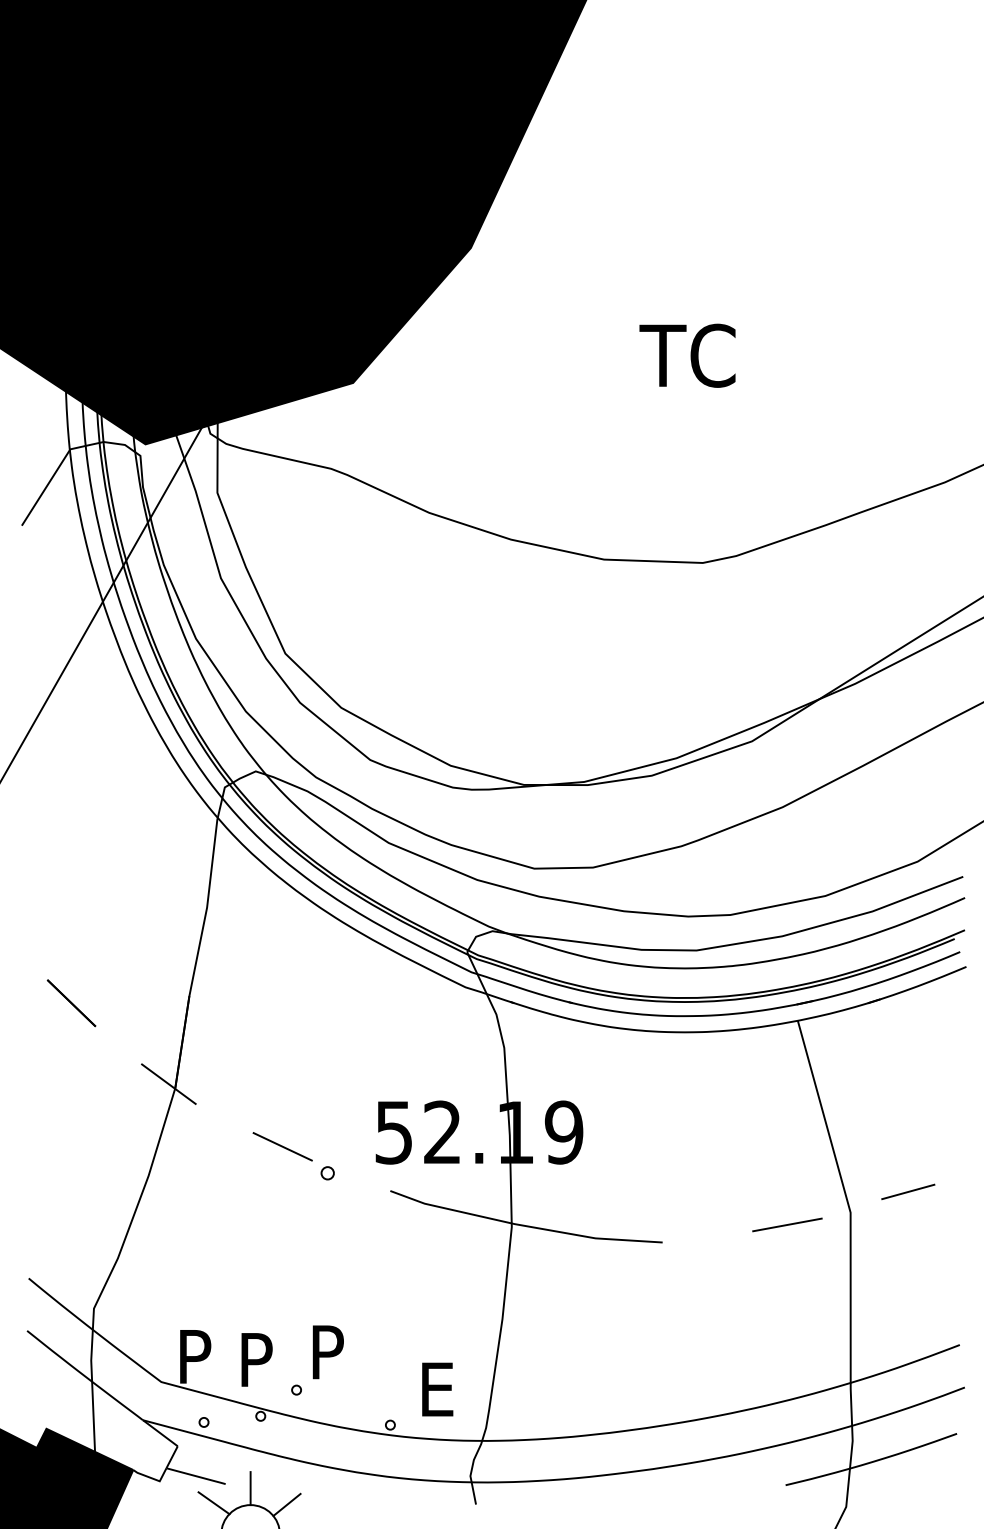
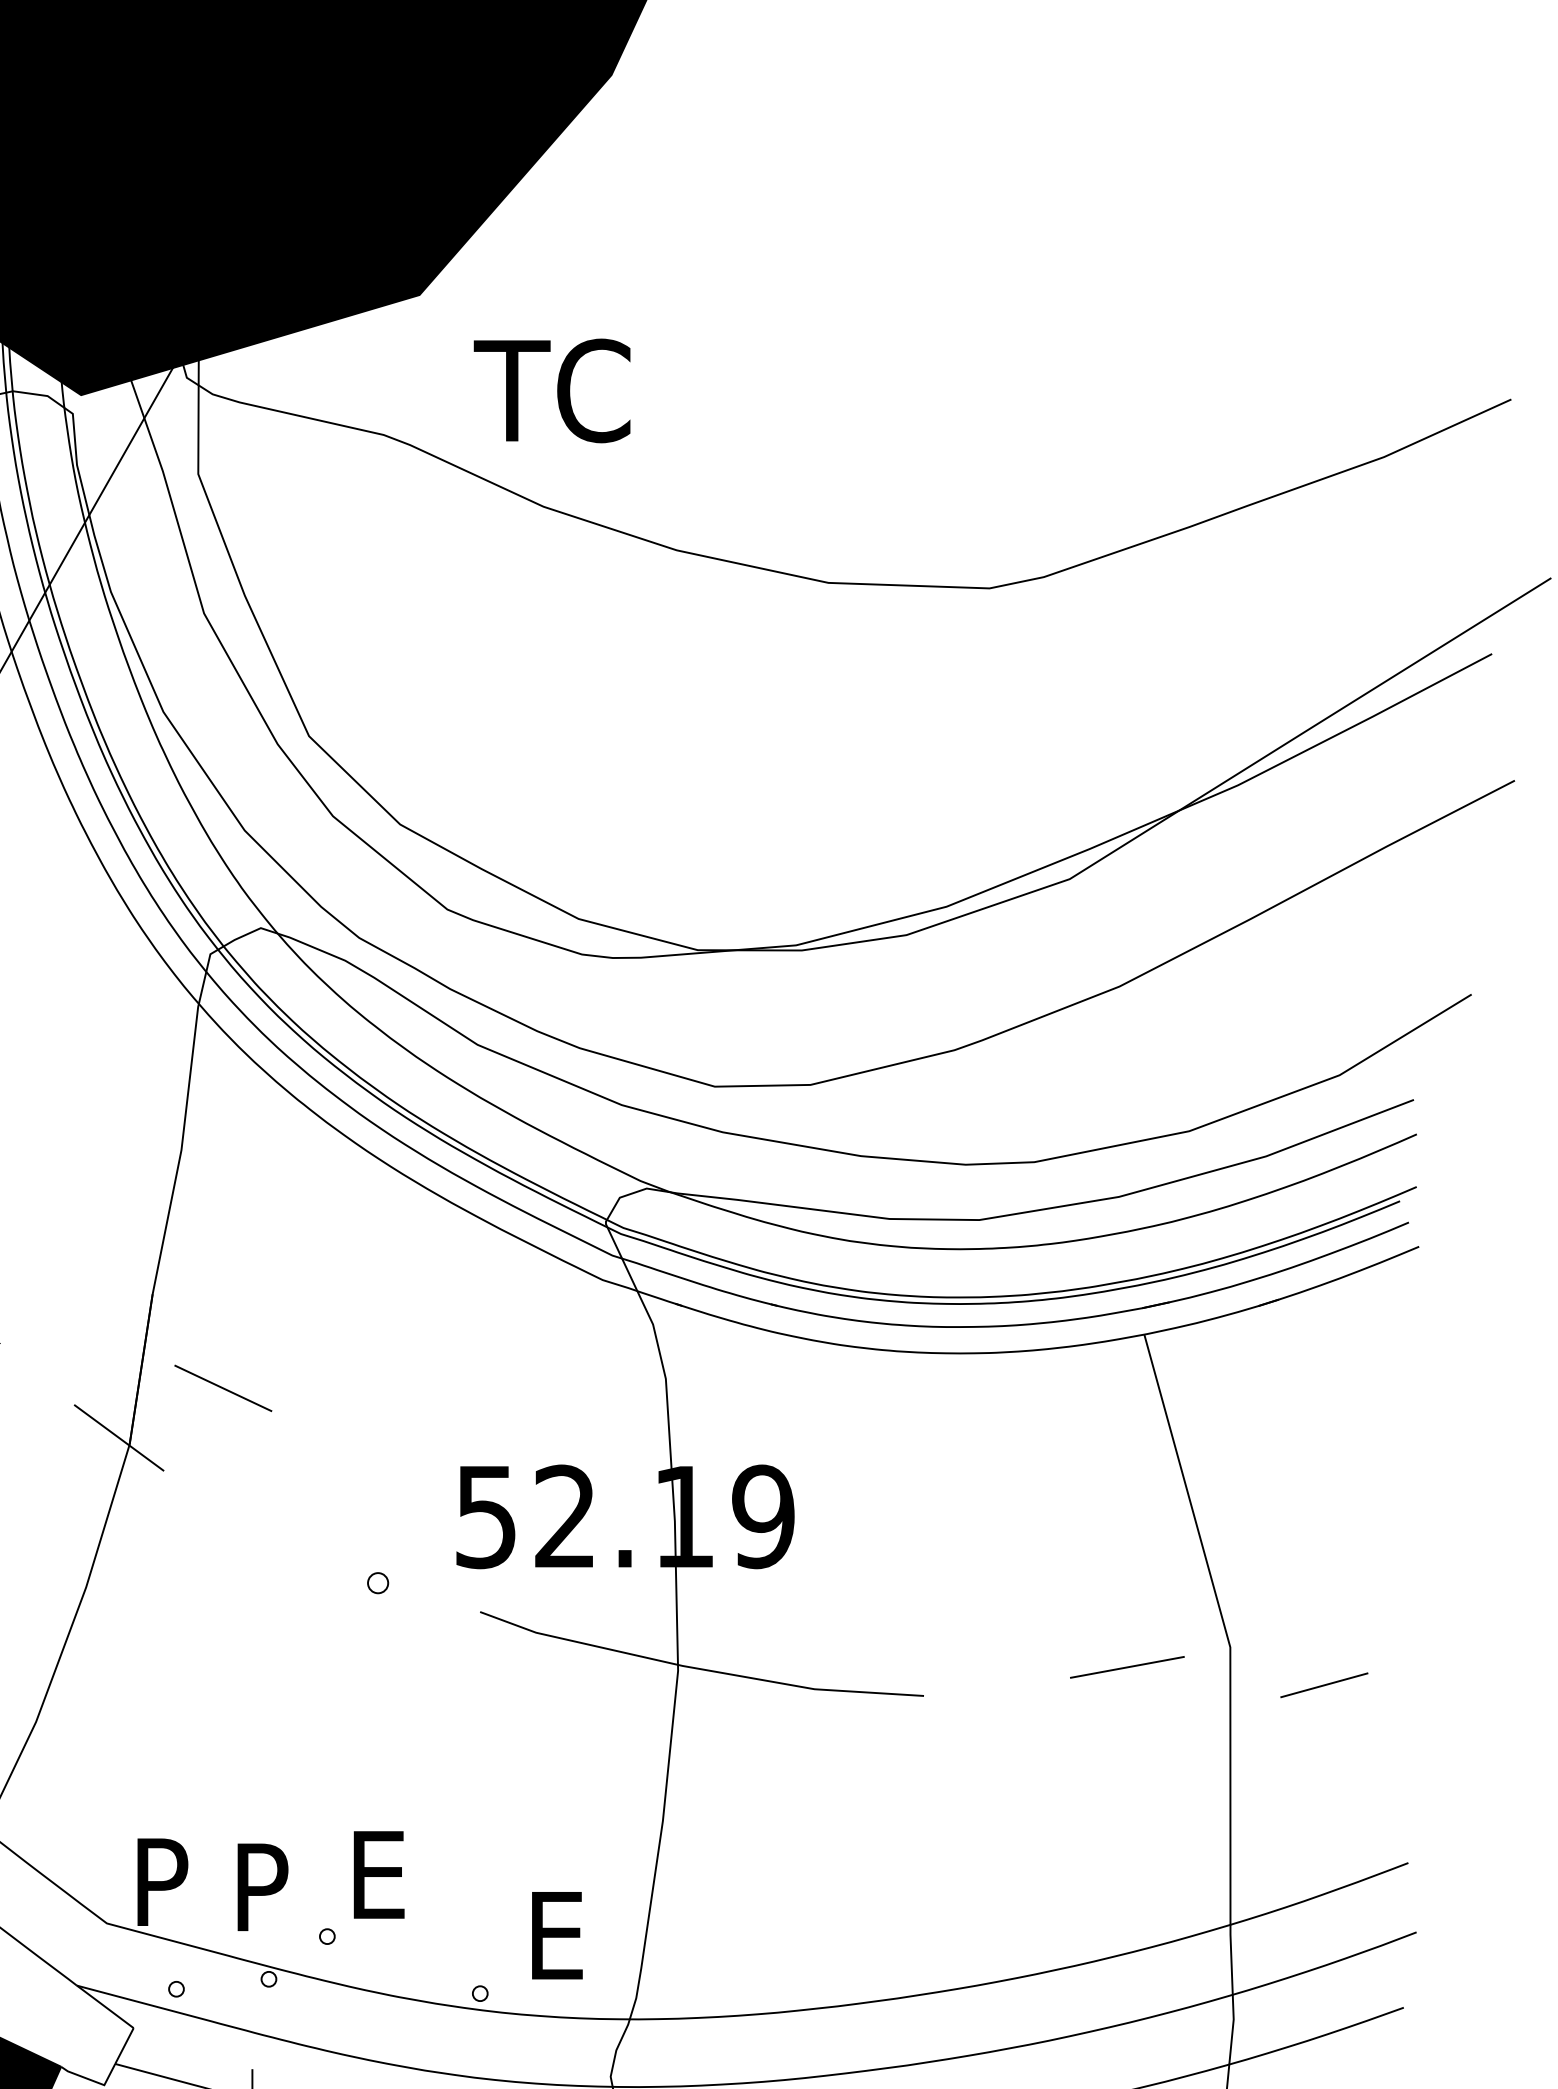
text: (687, 355) -> (552, 390), moved
line: (282, 1146) -> (222, 1387), moved
line: (908, 1191) -> (1324, 1684), moved
text: (331, 1352) -> (384, 1875), P -> E

